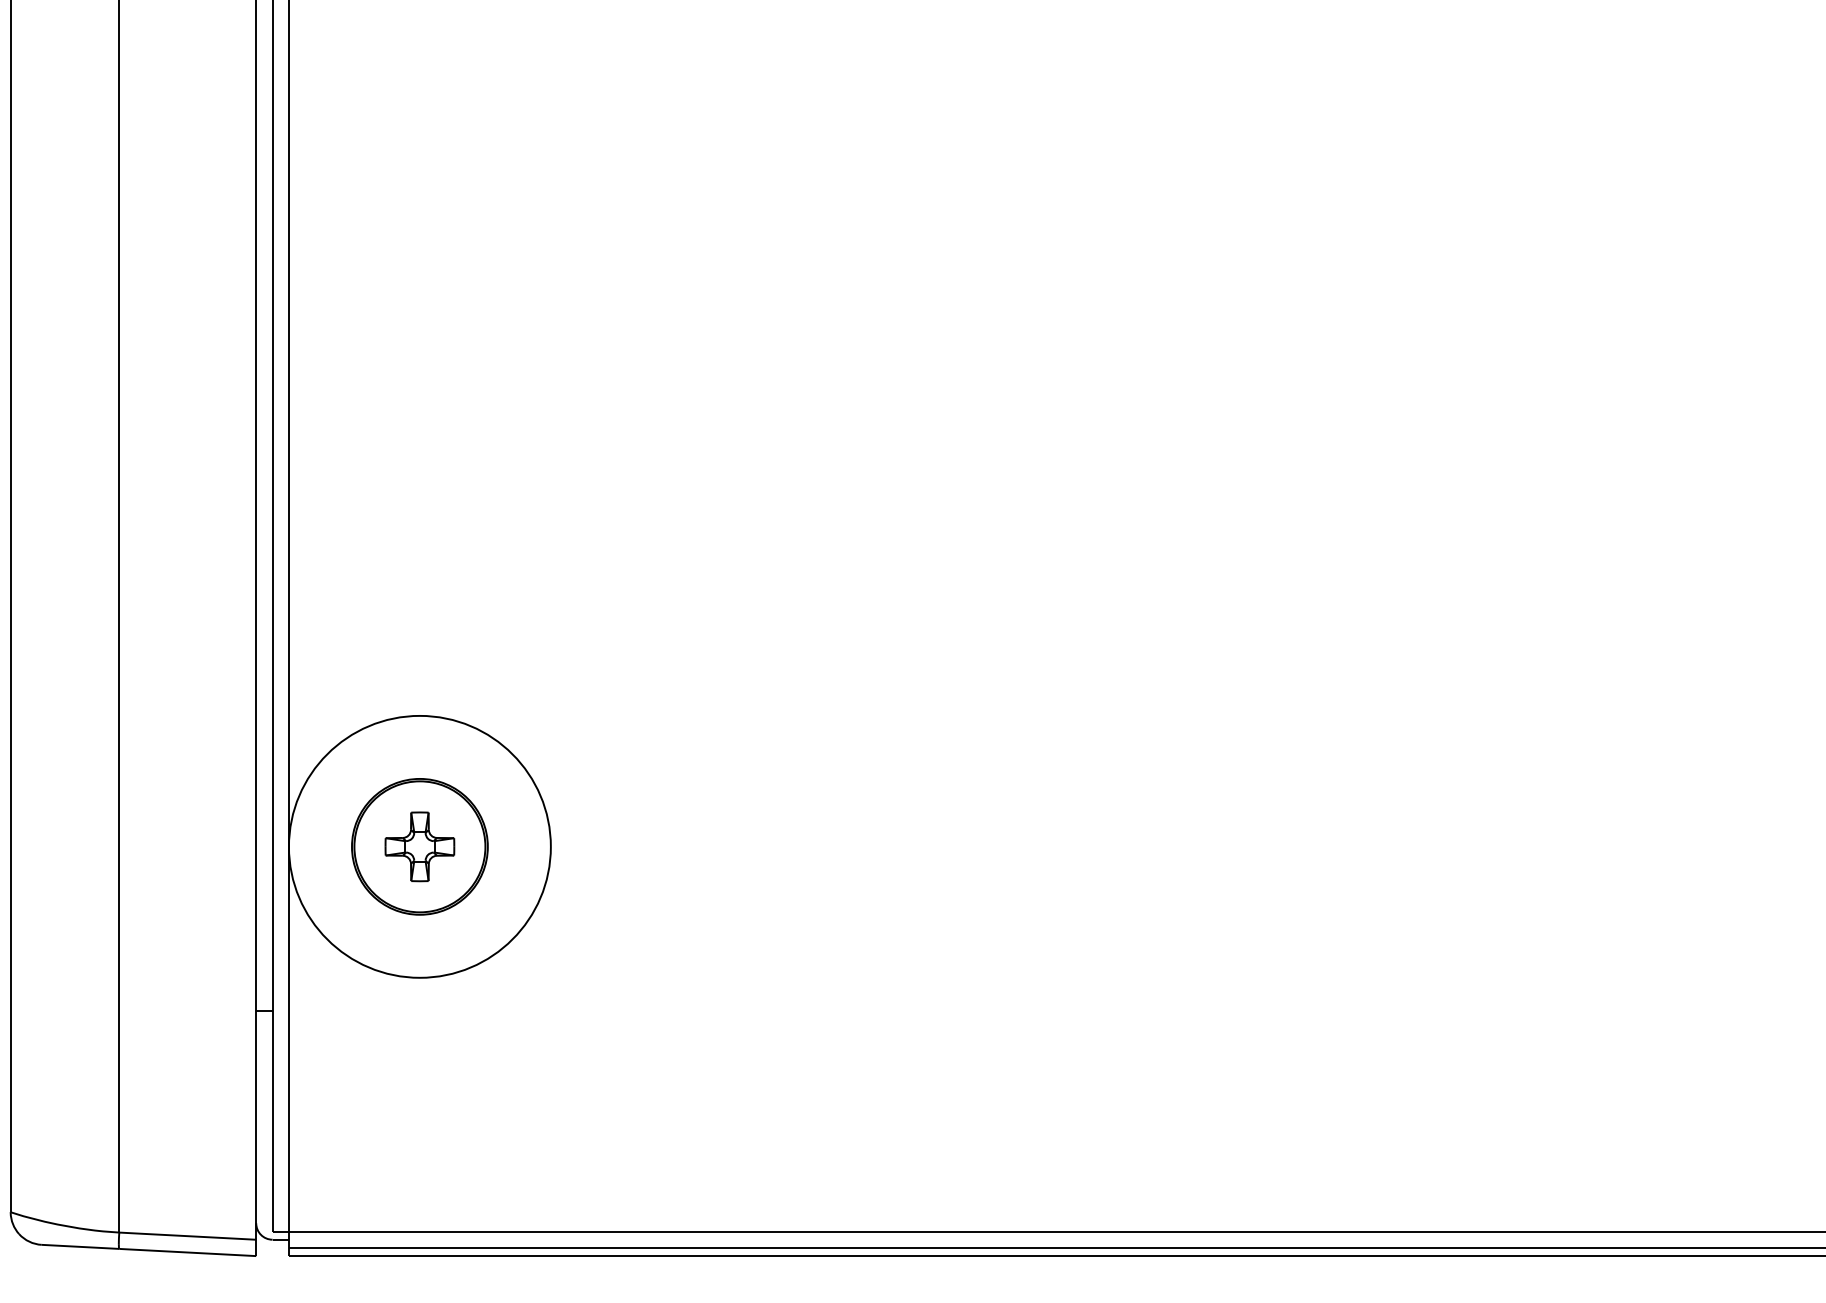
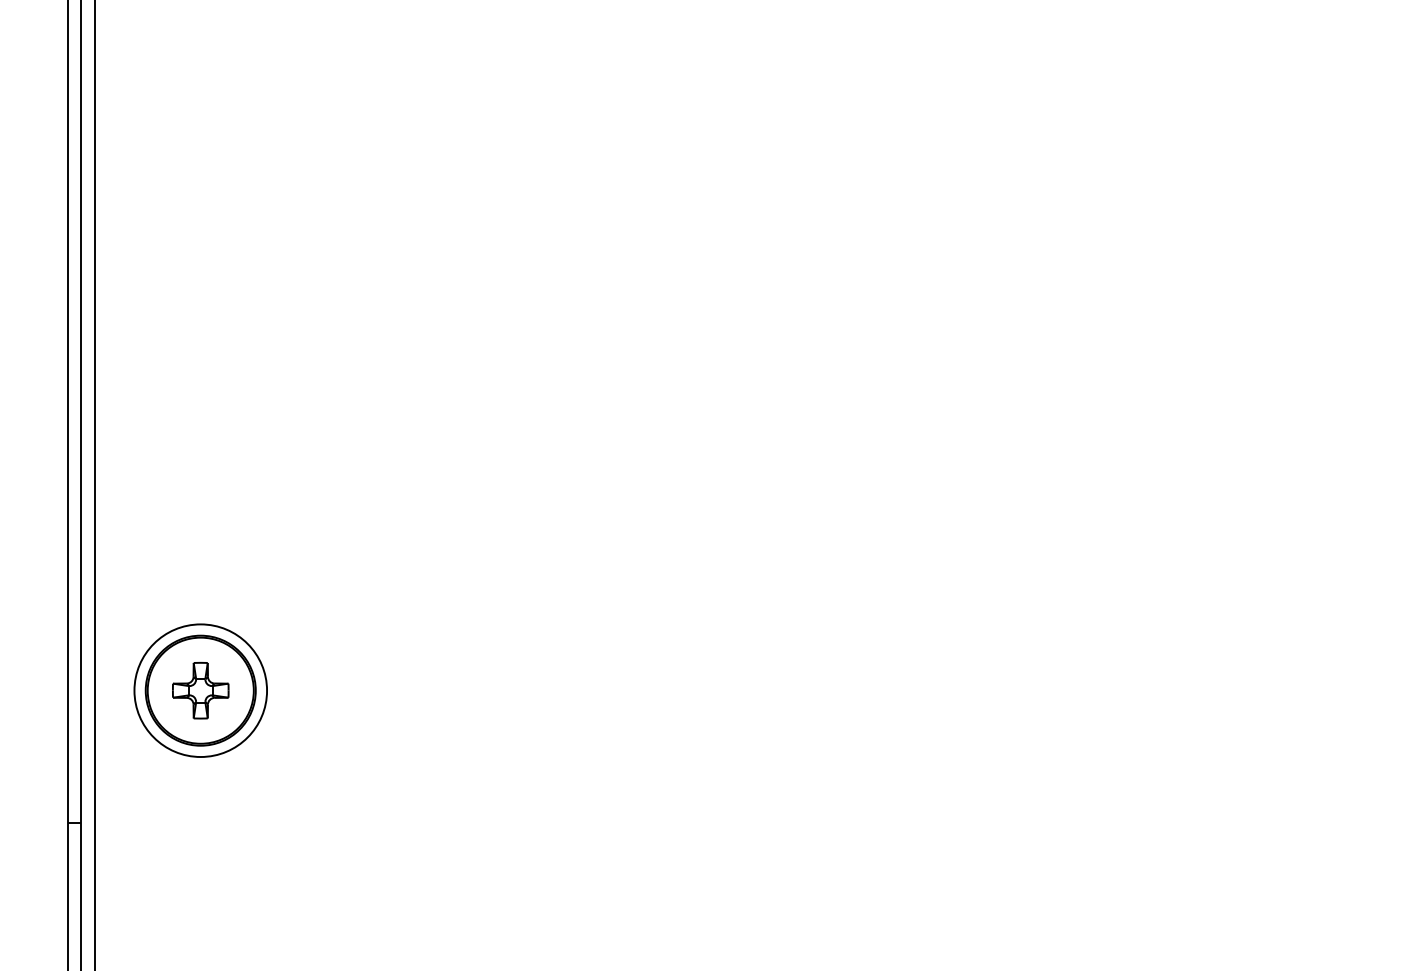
circle: (419, 846) -> (200, 690), size x0.62

